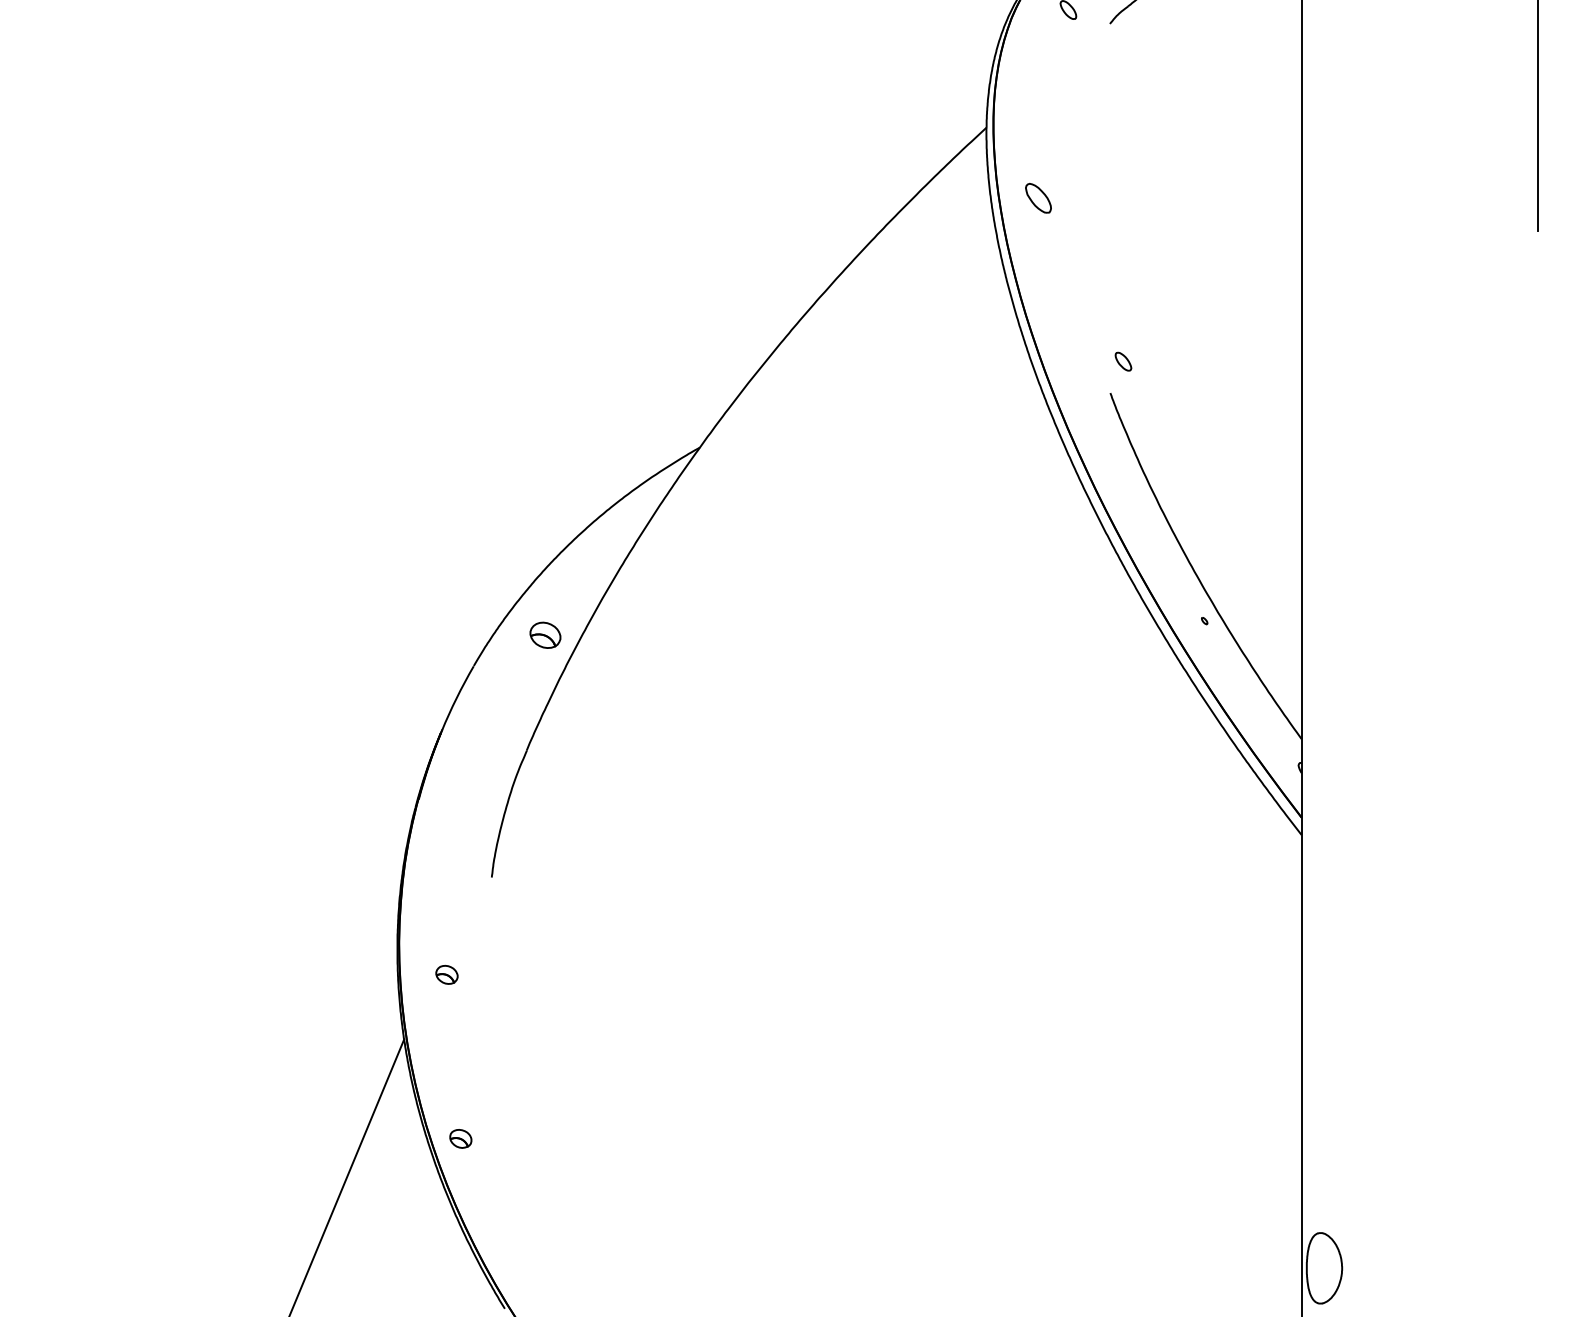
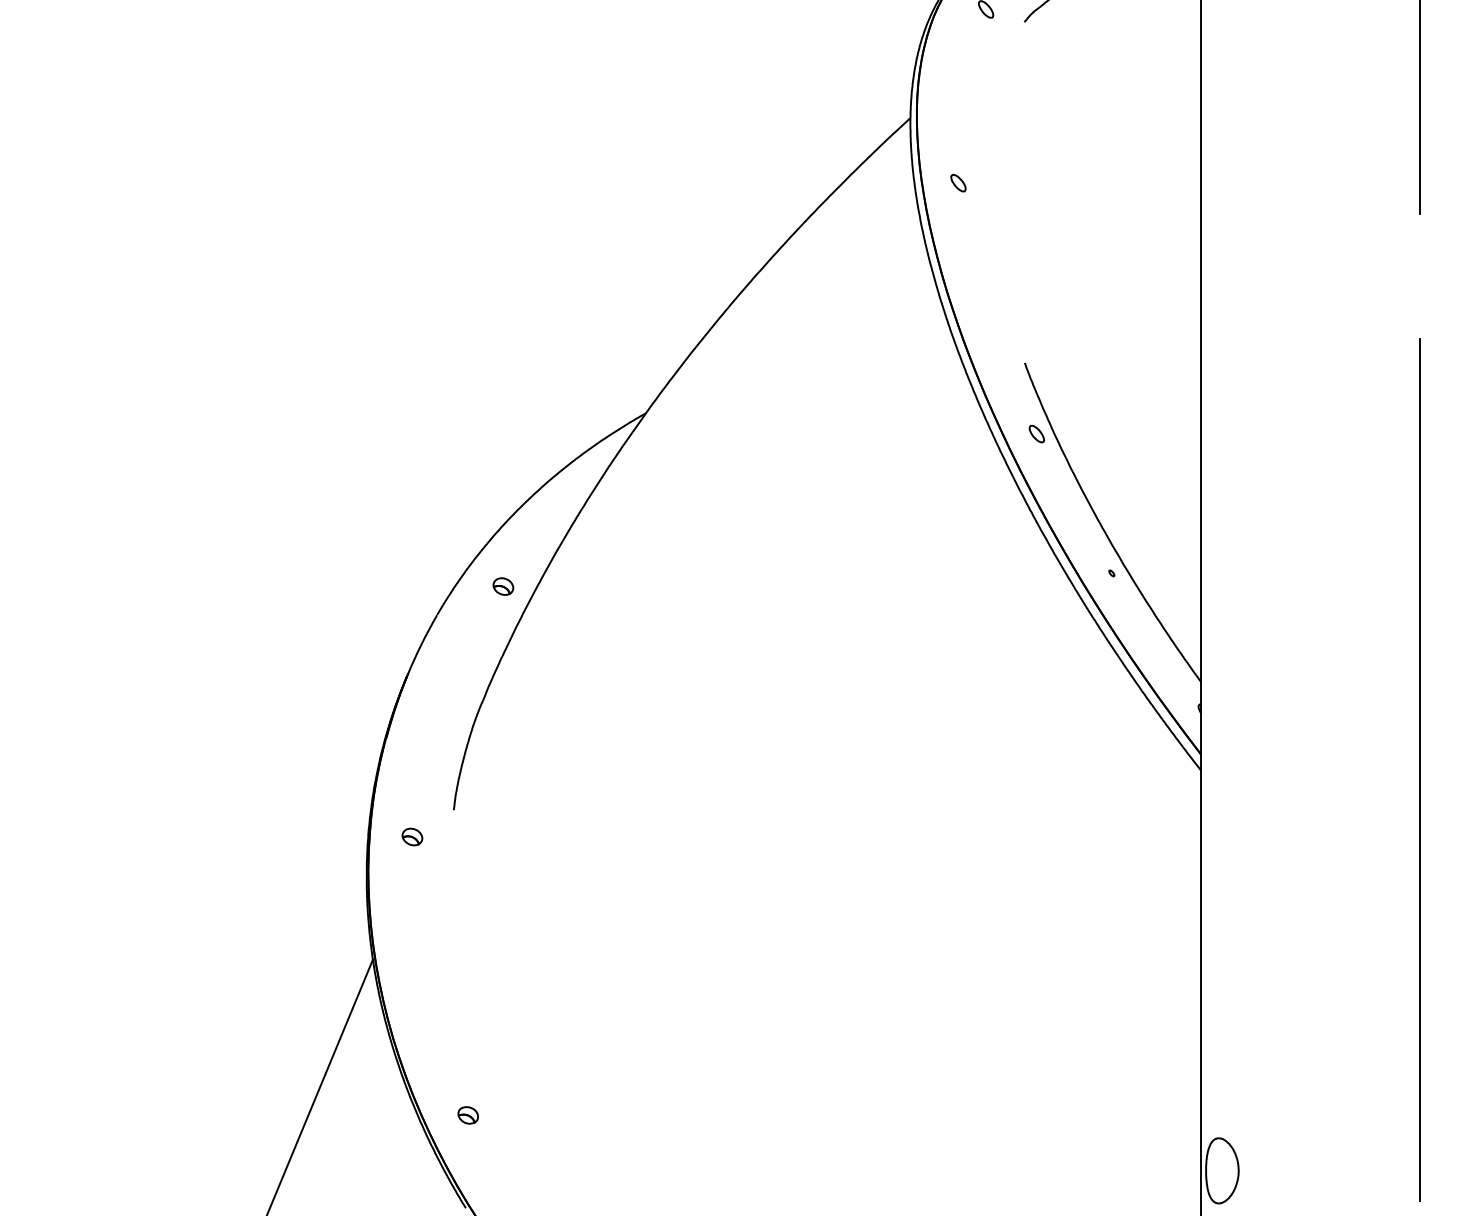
part: (1038, 197) -> (958, 182), size x0.62
part: (1123, 361) -> (1036, 433), moved
part: (545, 635) -> (503, 586), size x0.71
line: (1538, 833) -> (1419, 769), added
part: (447, 974) -> (412, 836), moved
part: (460, 1138) -> (467, 1115), moved

